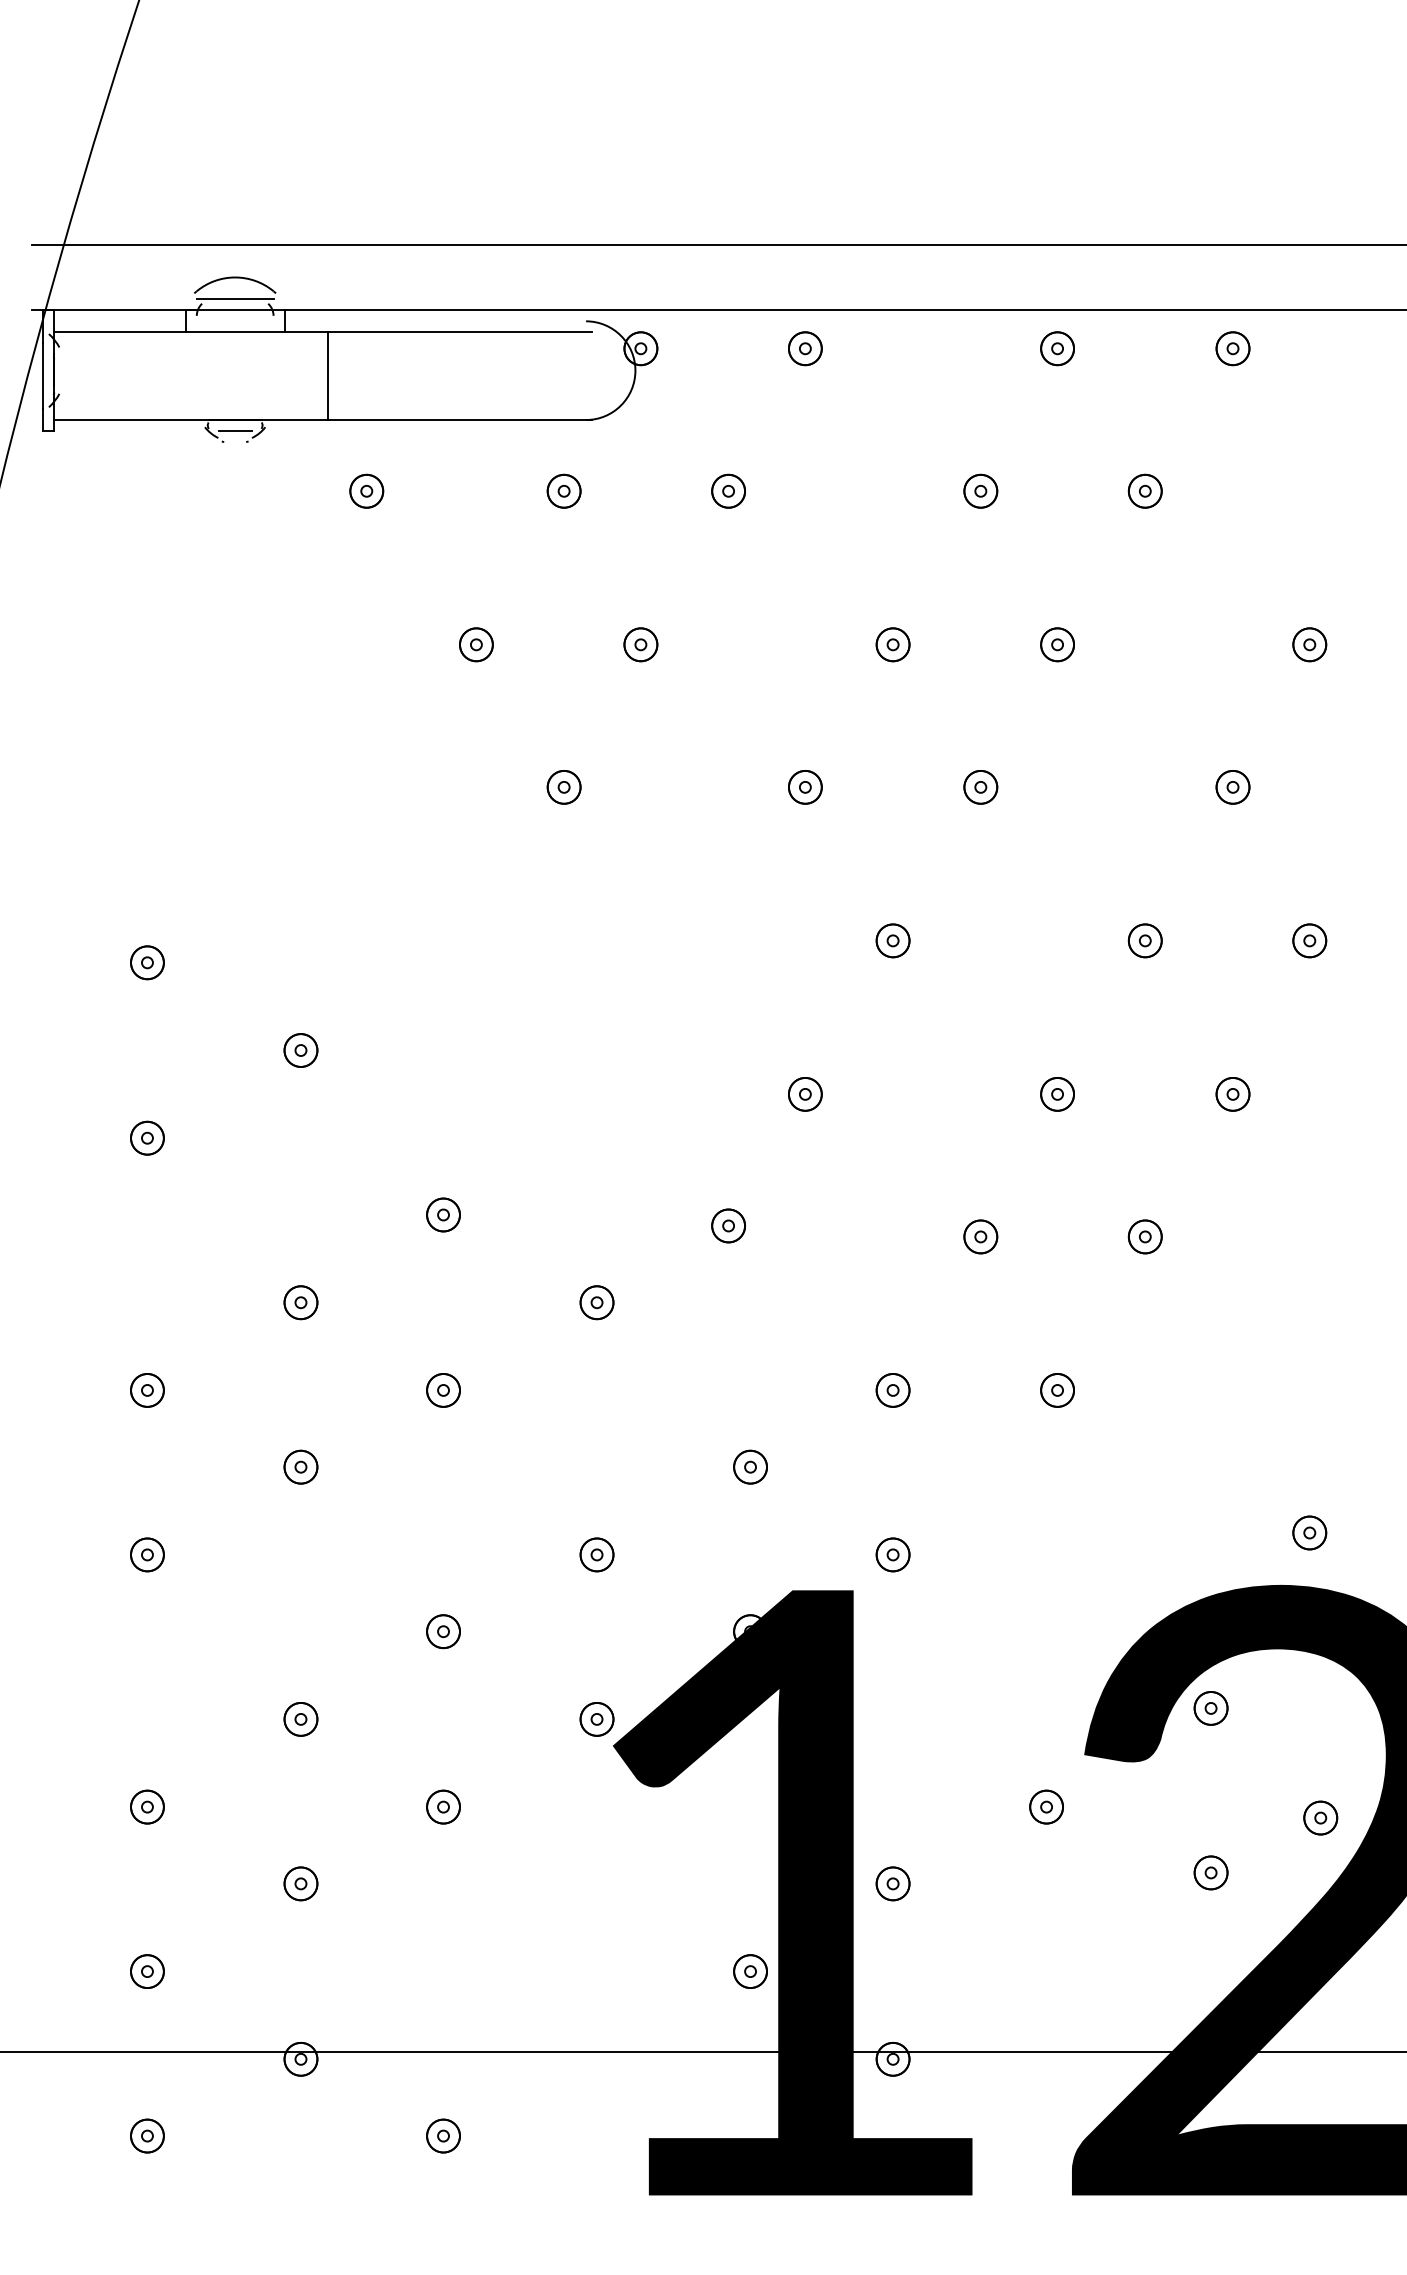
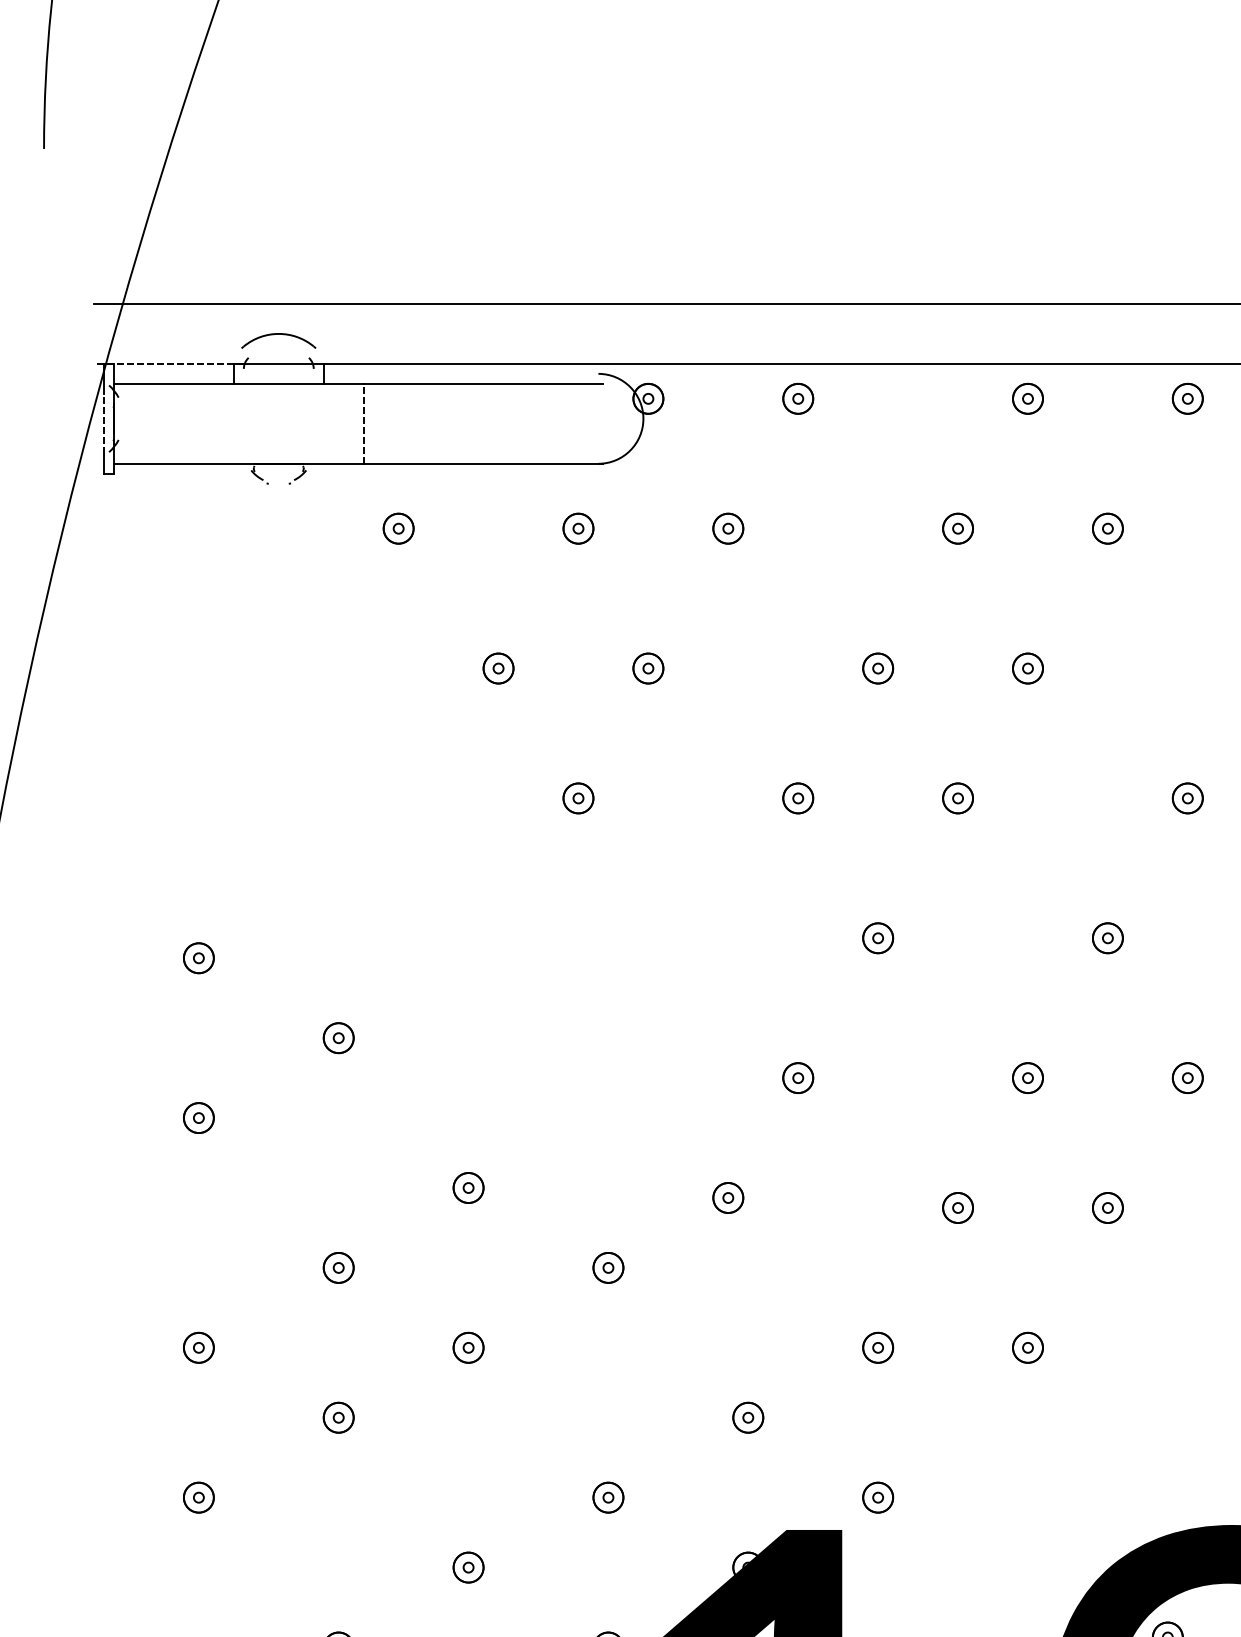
line: (234, 299) -> (278, 353), removed
line: (114, 310) -> (168, 364), solid -> dashed
line: (43, 376) -> (104, 424), solid -> dashed
line: (328, 376) -> (363, 424), solid -> dashed
line: (234, 430) -> (278, 473), removed

